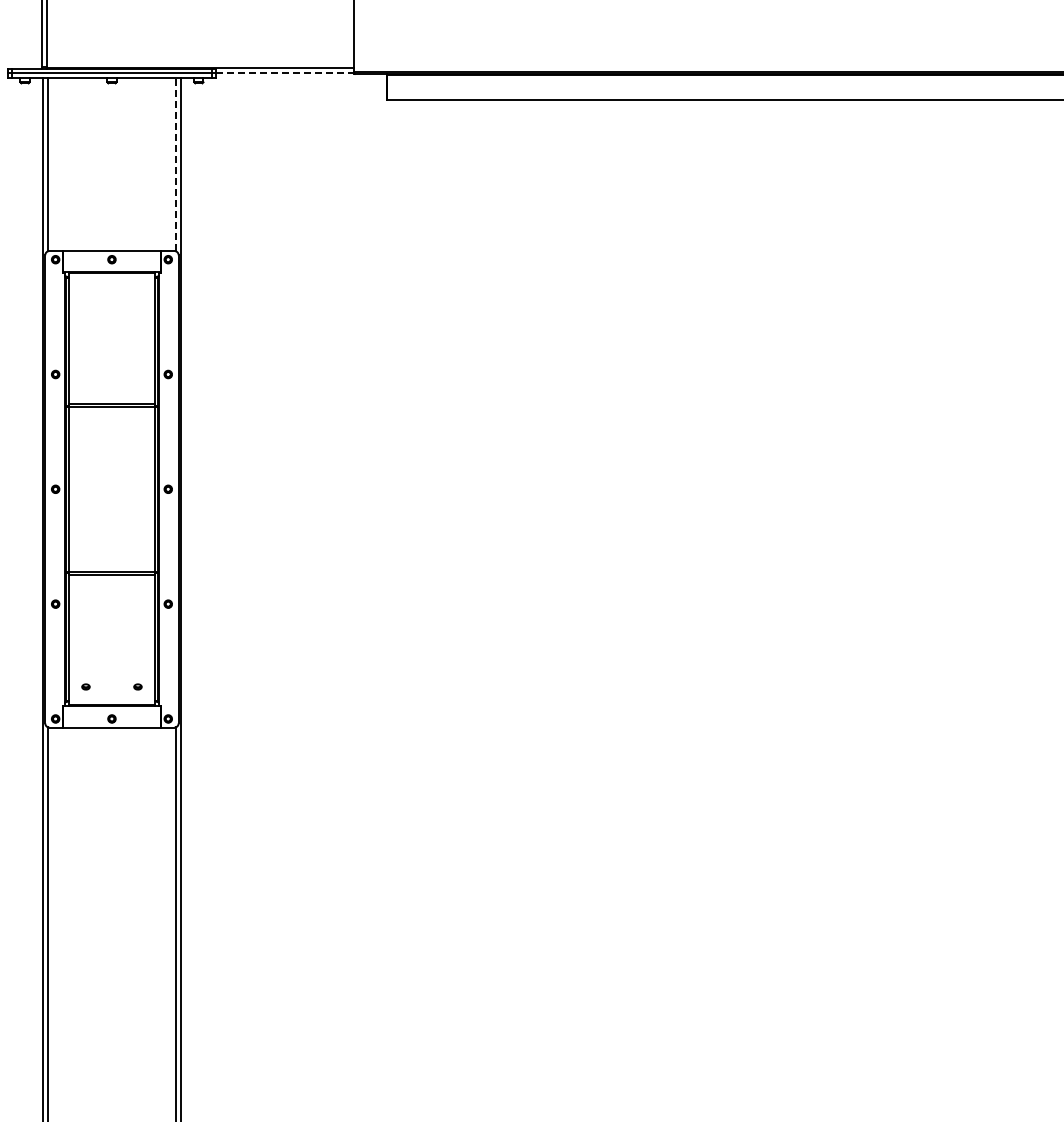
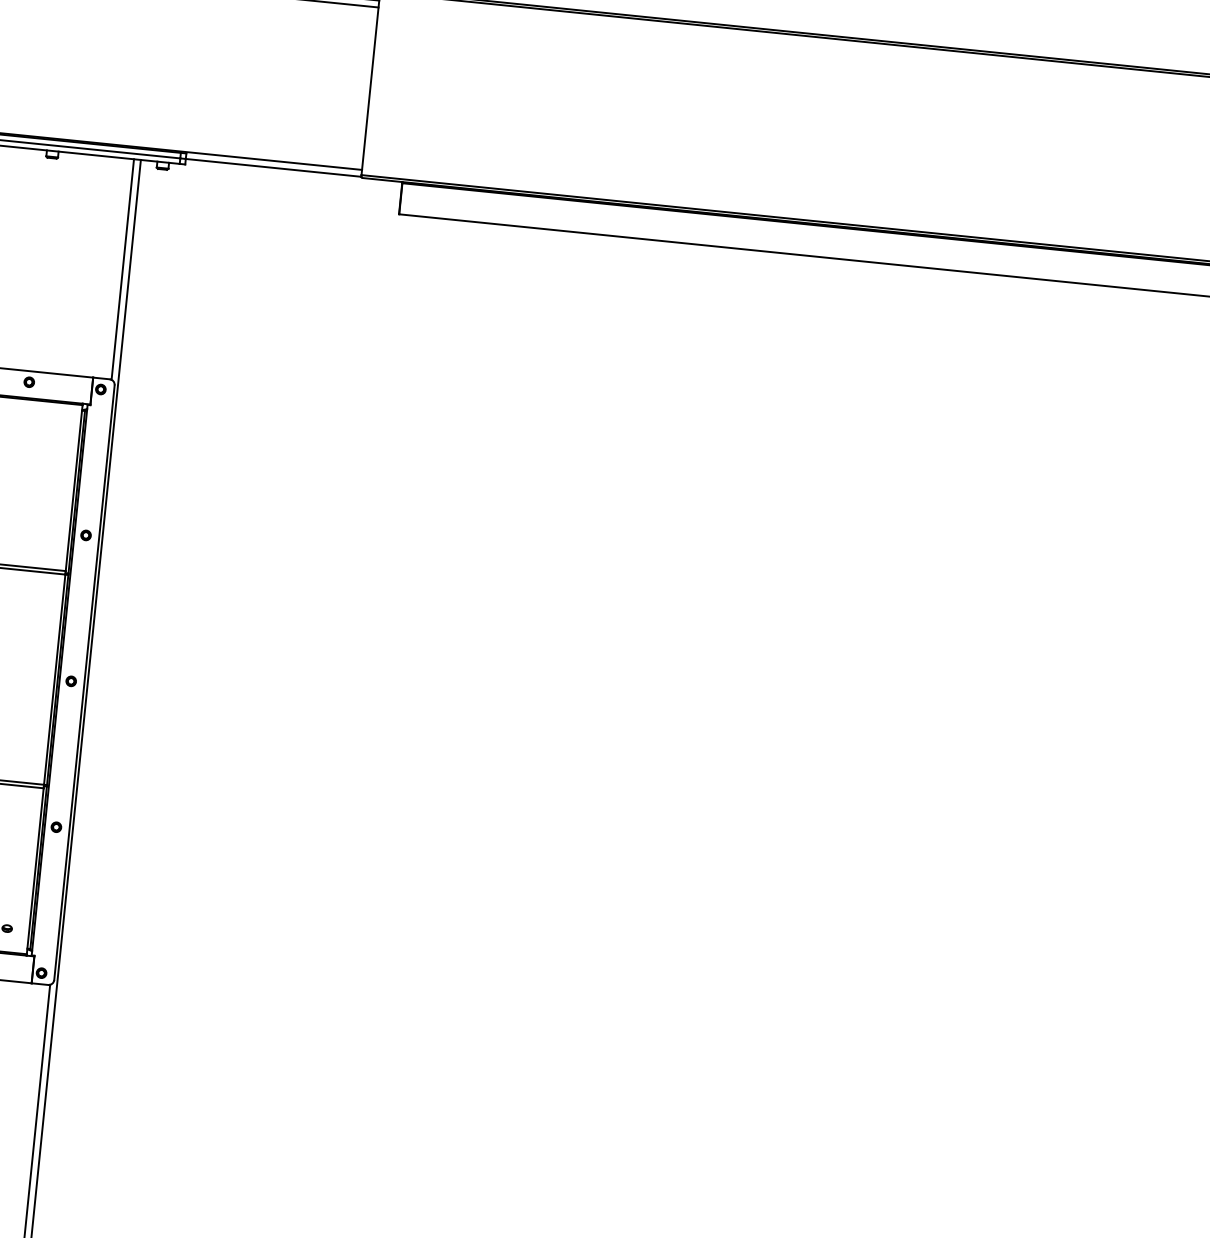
line: (285, 73) -> (273, 168), dashed -> solid
line: (175, 164) -> (122, 269), dashed -> solid

